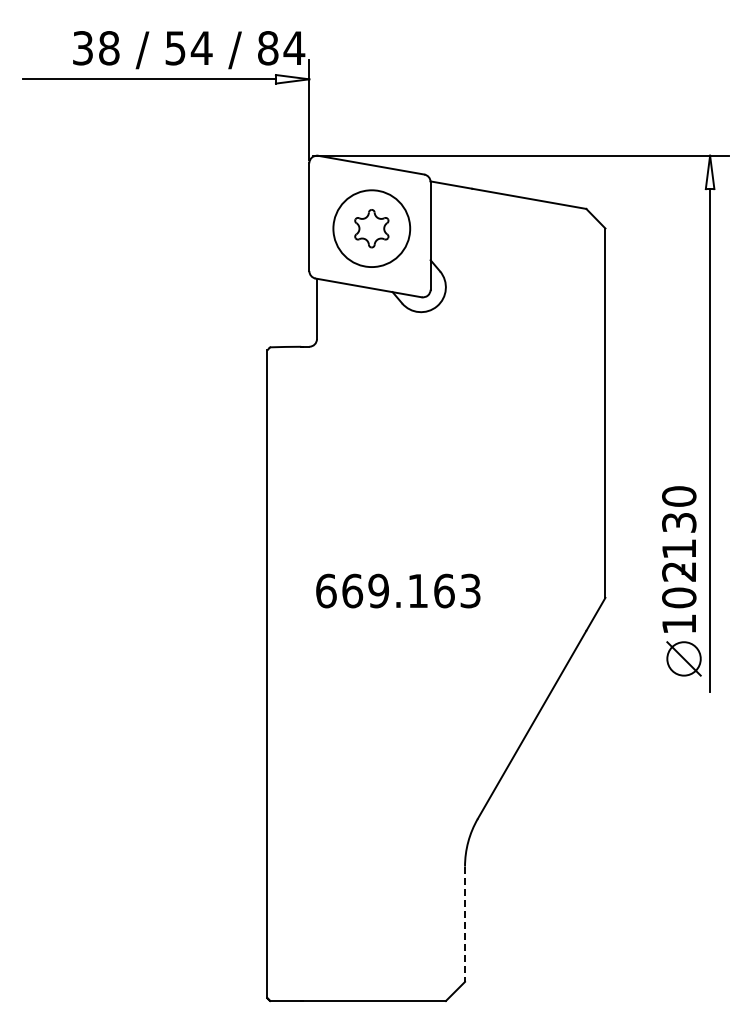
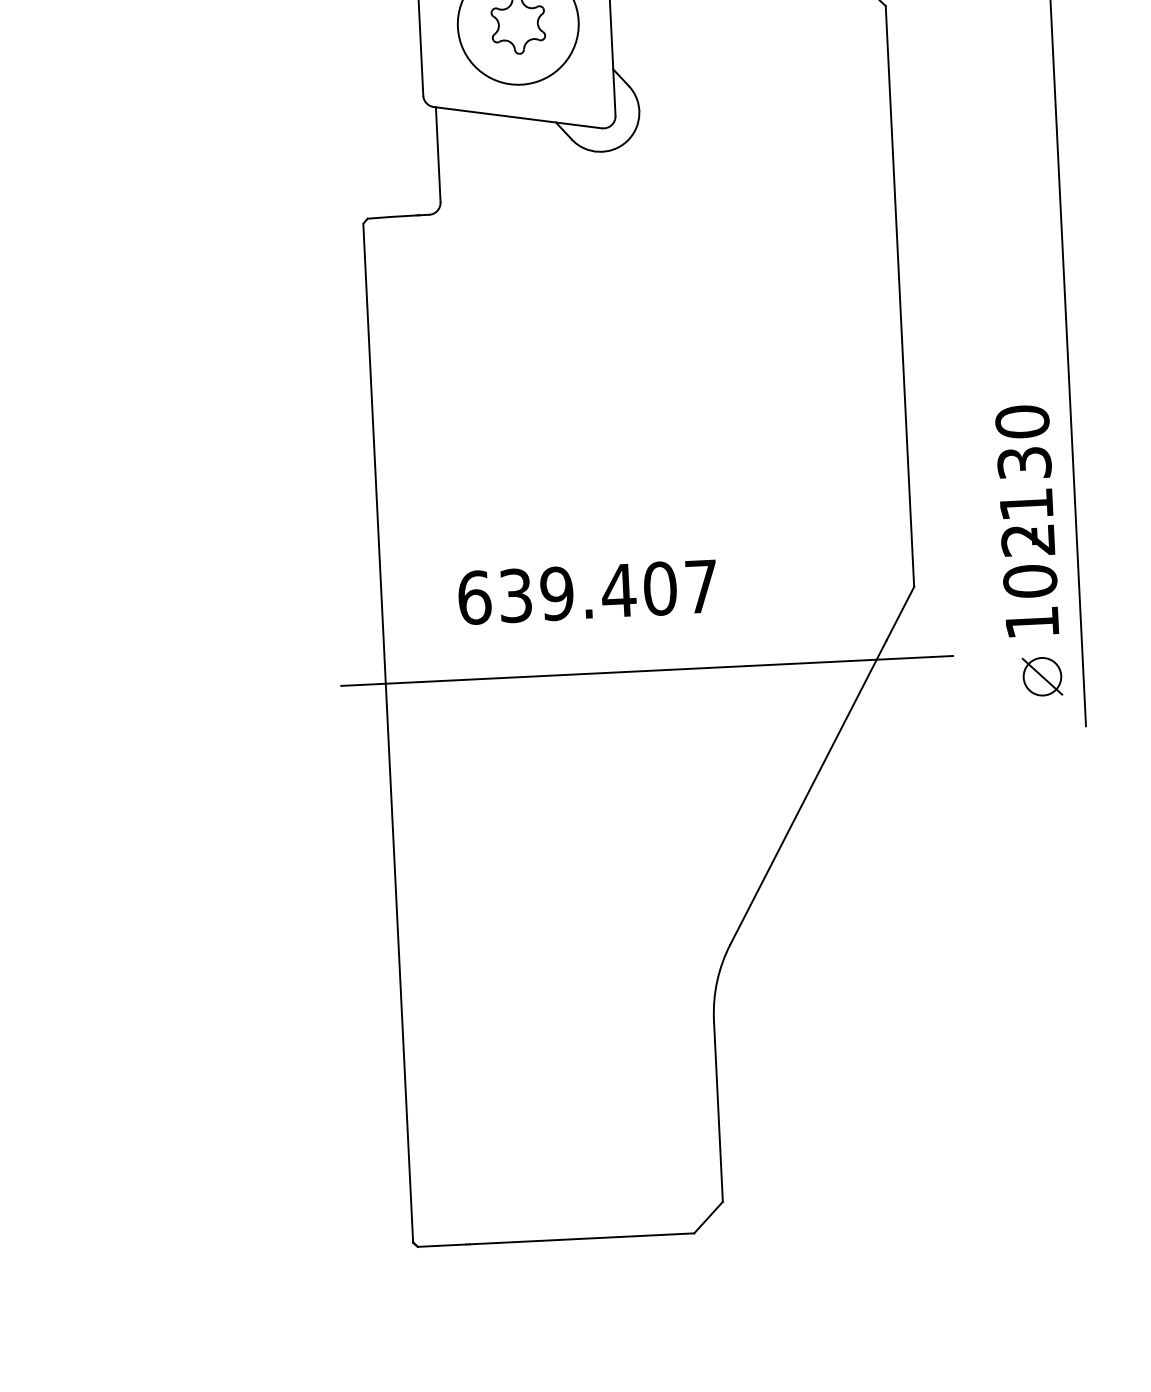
text: (411, 590) -> (608, 590), 669.163 -> 639.407
line: (433, 642) -> (647, 670), added
part: (683, 658) -> (1041, 676), size x0.71
line: (465, 924) -> (719, 1111), dashed -> solid

